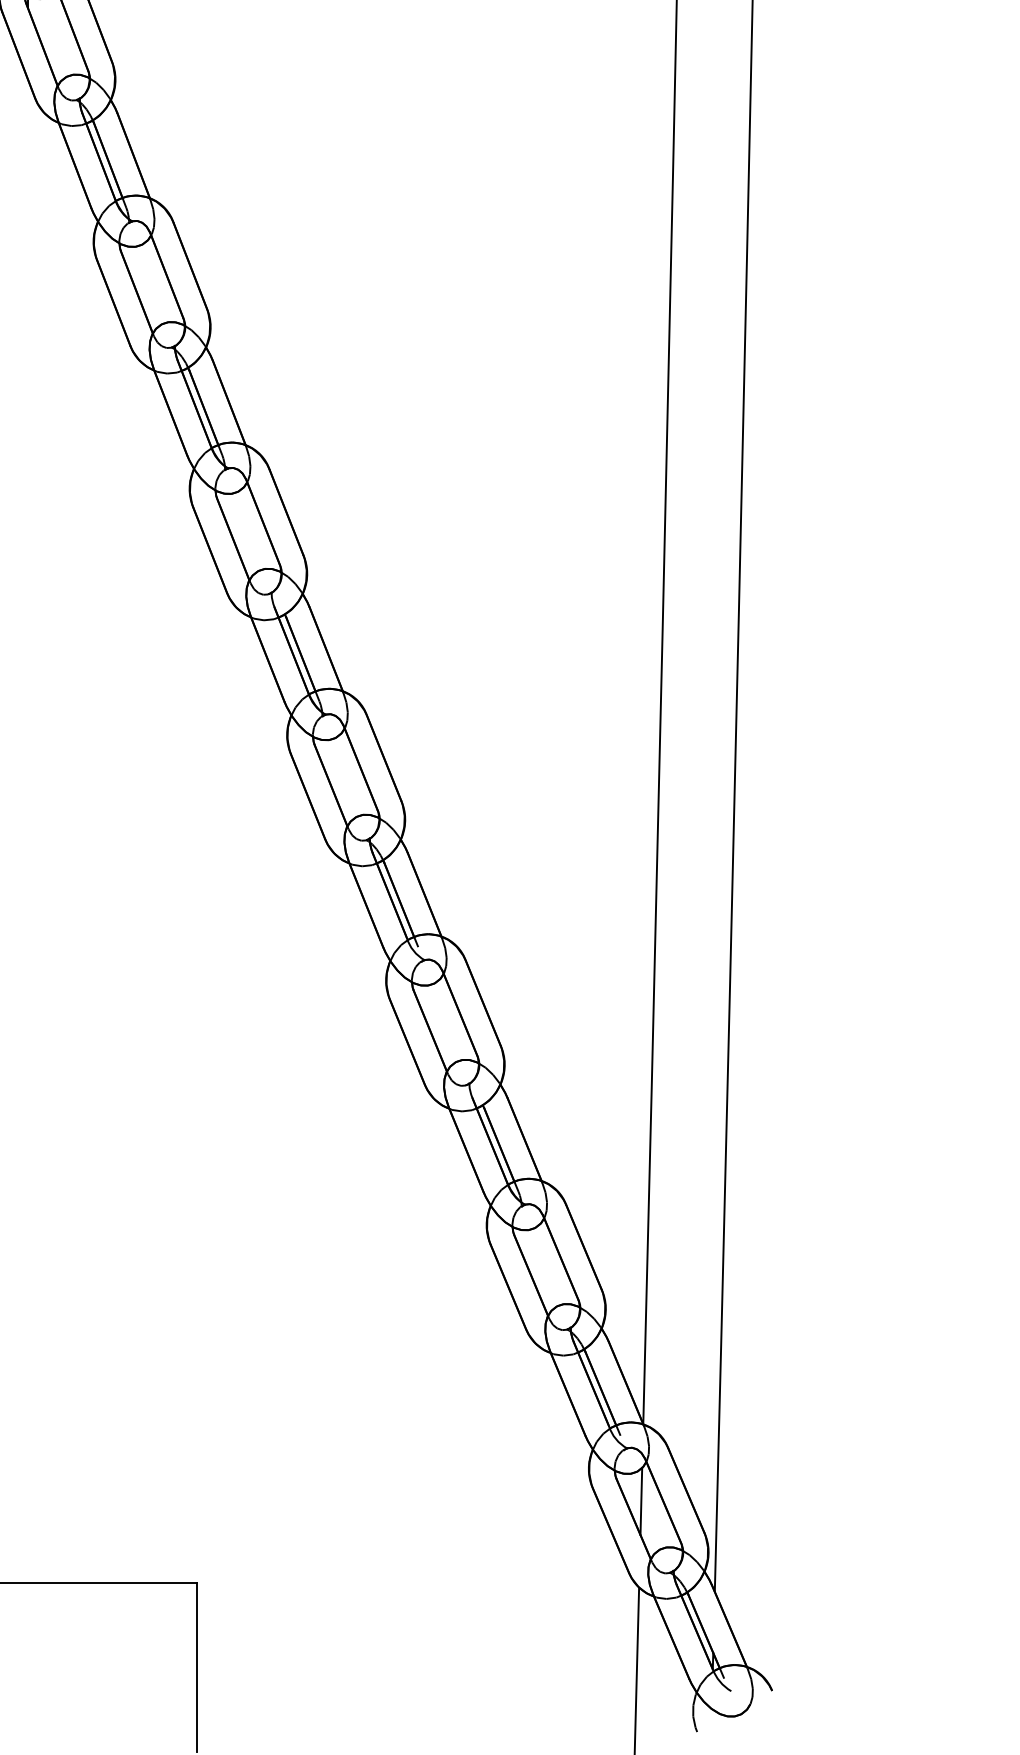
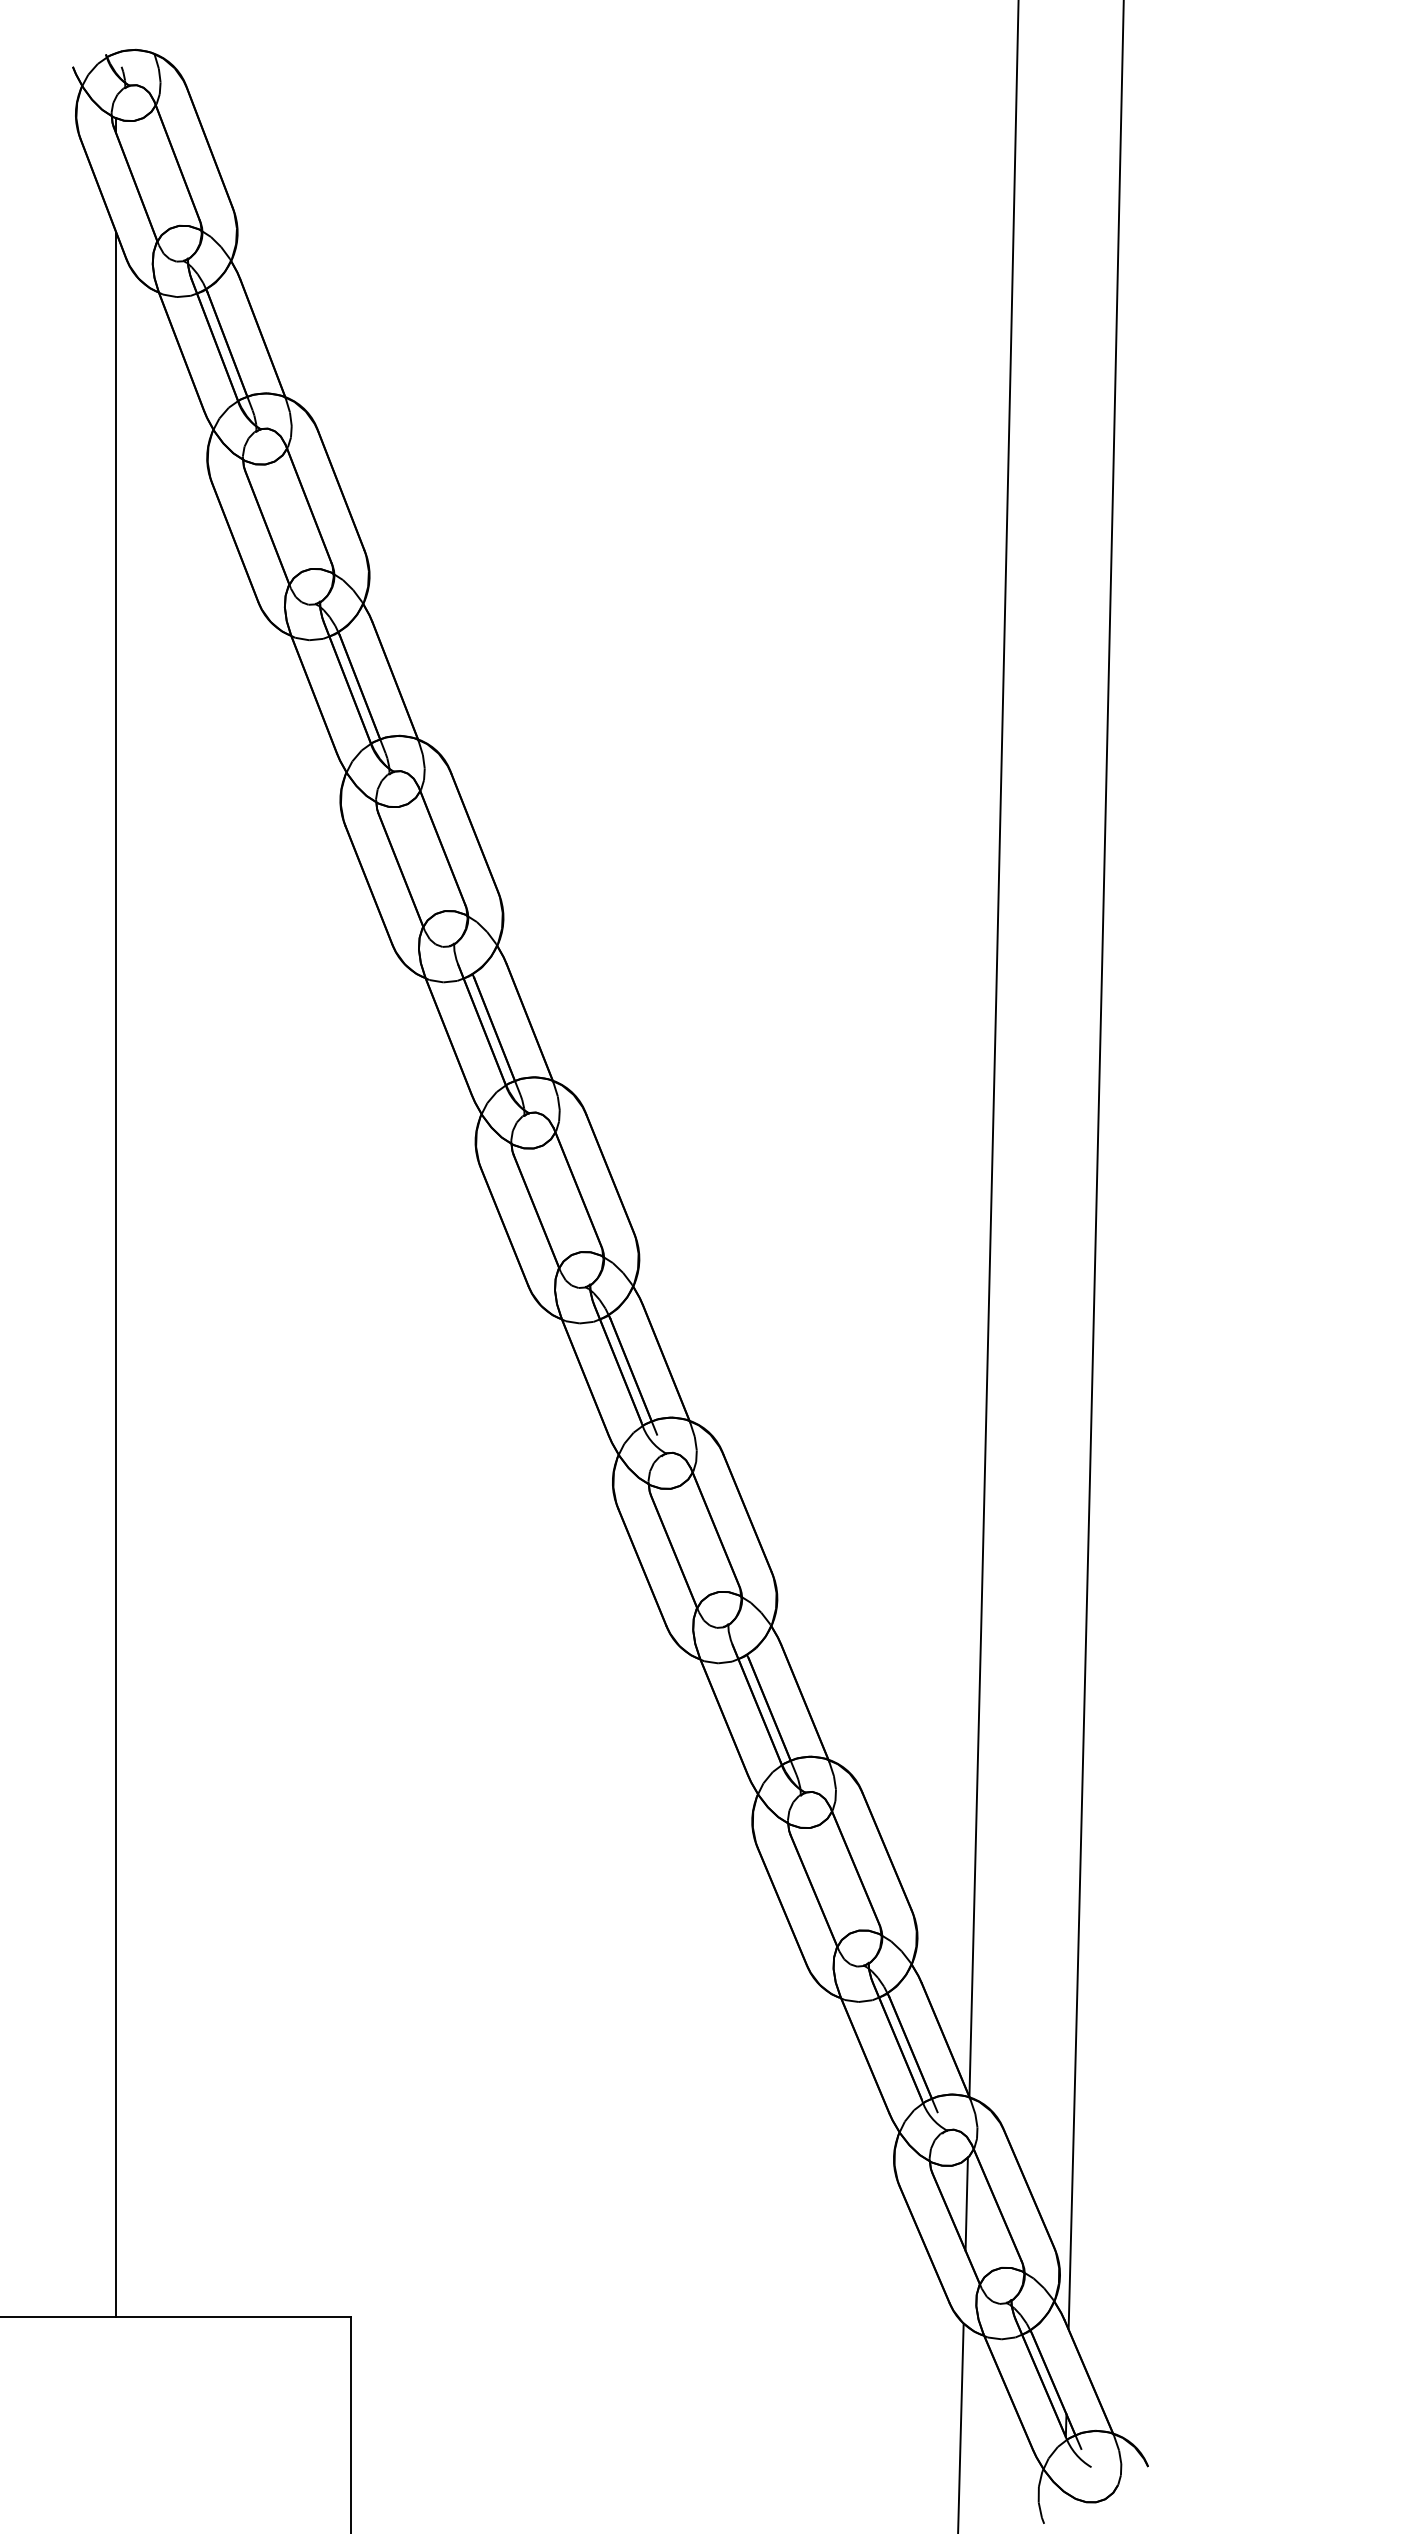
line: (28, 830) -> (116, 1274), added

